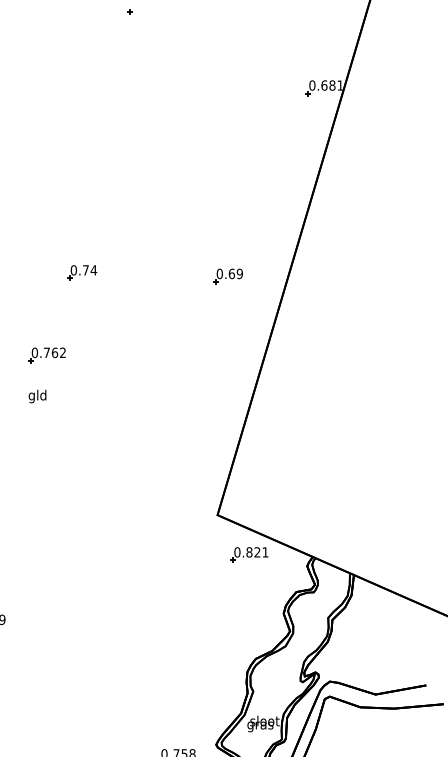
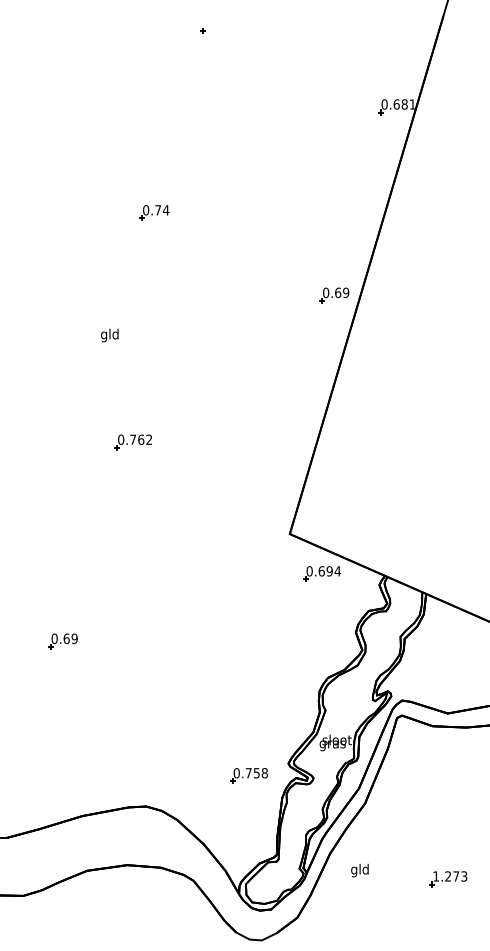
part: (82, 272) -> (154, 212), moved
part: (228, 276) -> (334, 295), moved
part: (46, 355) -> (132, 442), moved
text: (37, 396) -> (109, 335), moved
text: (257, 552) -> (329, 571), 0.821 -> 0.694

